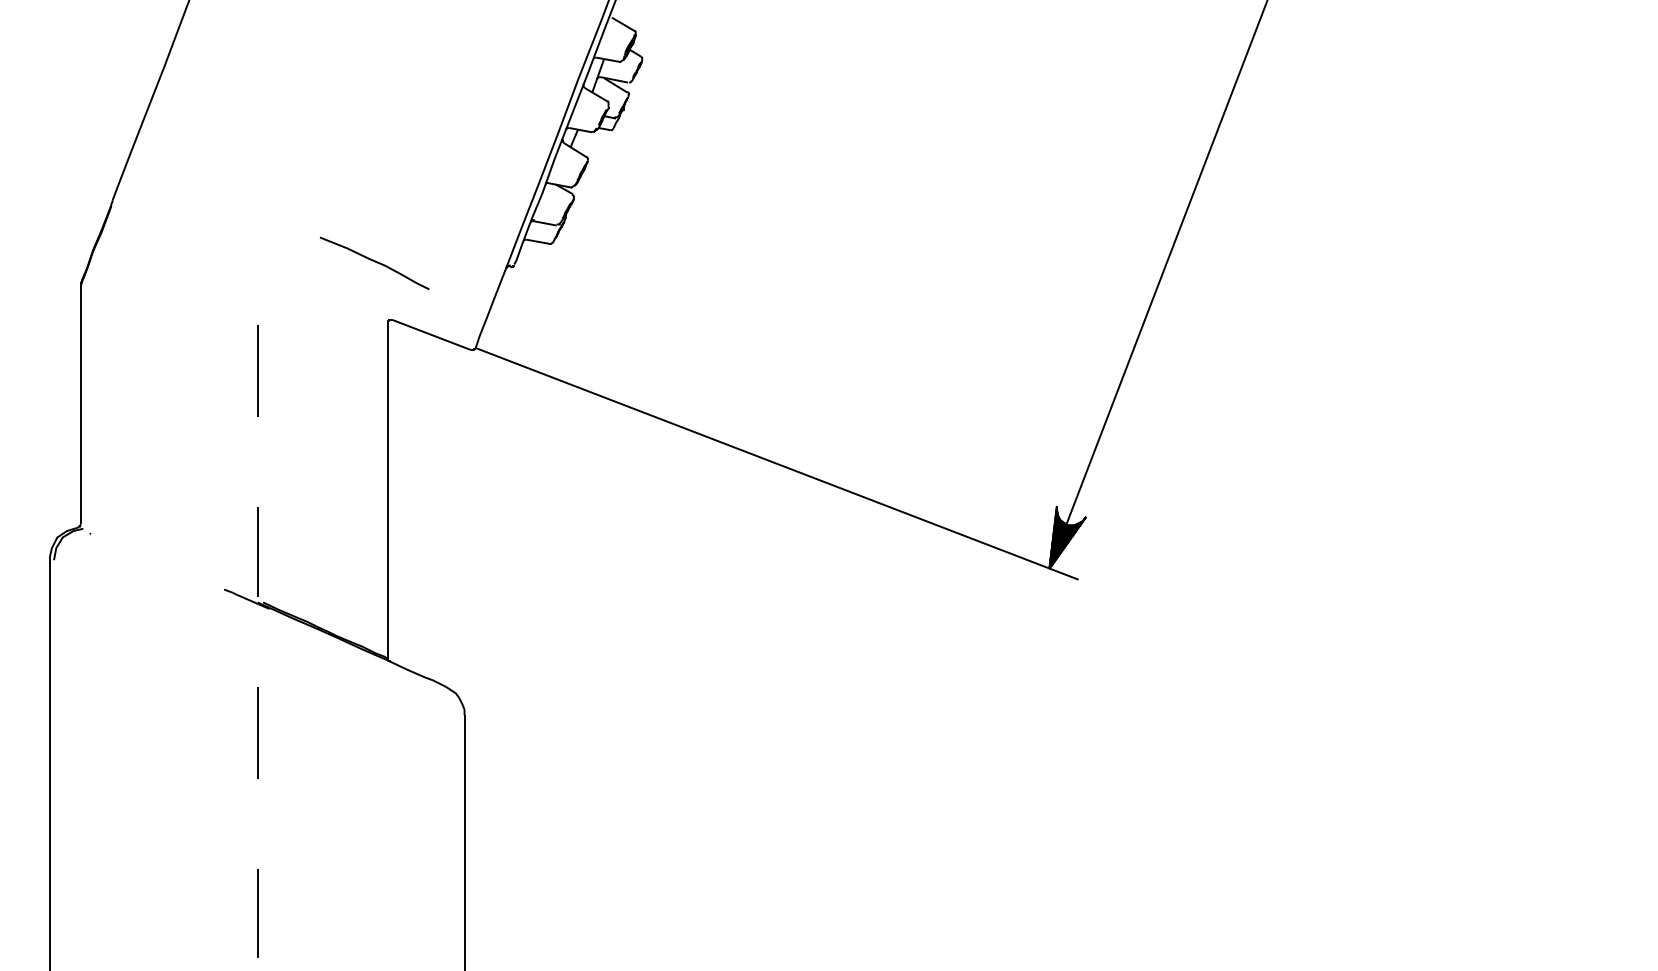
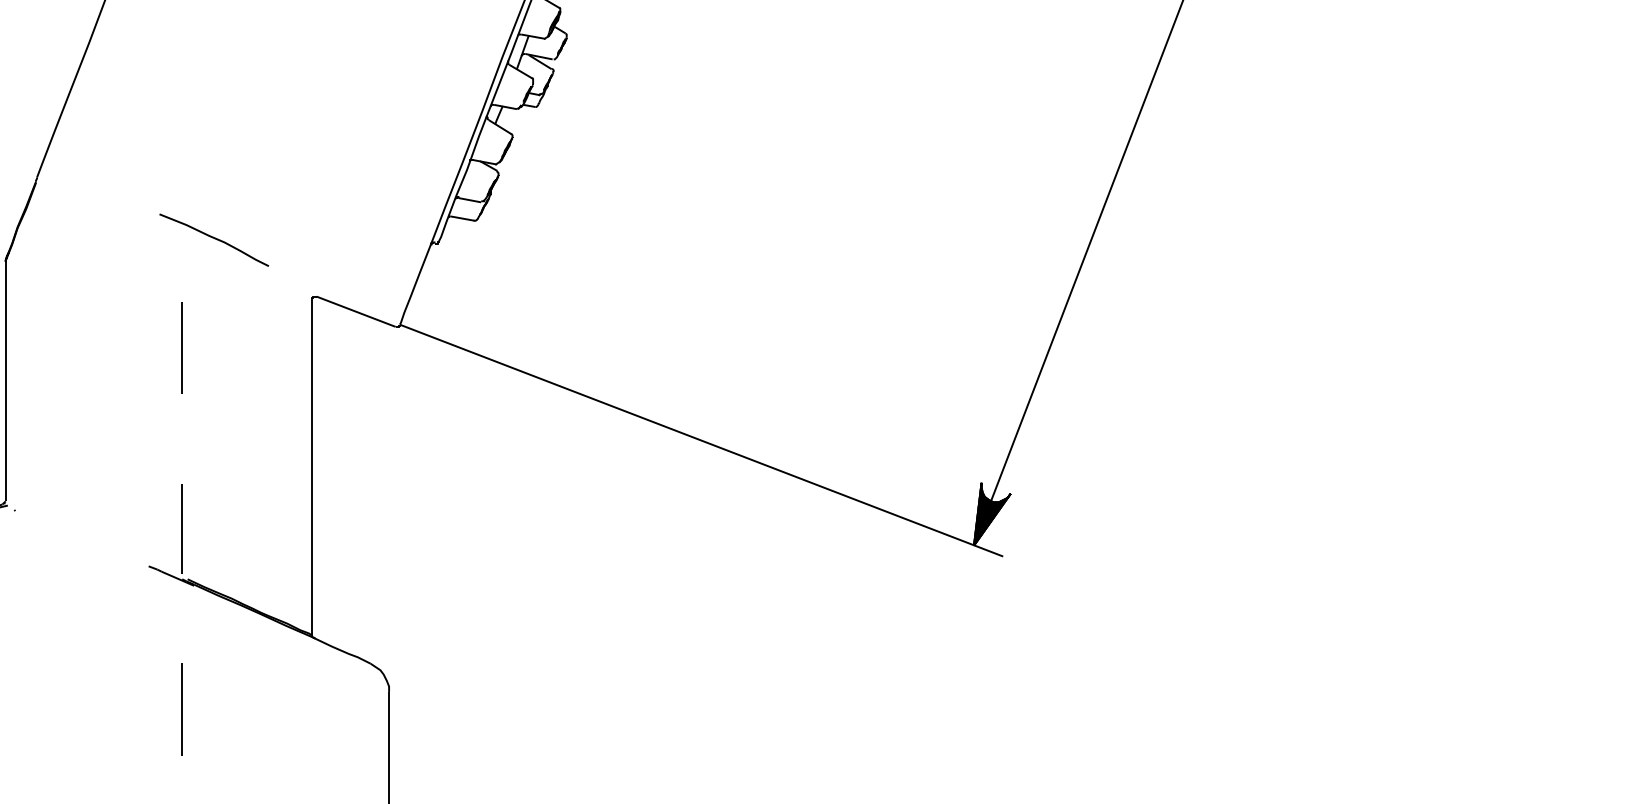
part: (374, 262) -> (214, 239), moved

